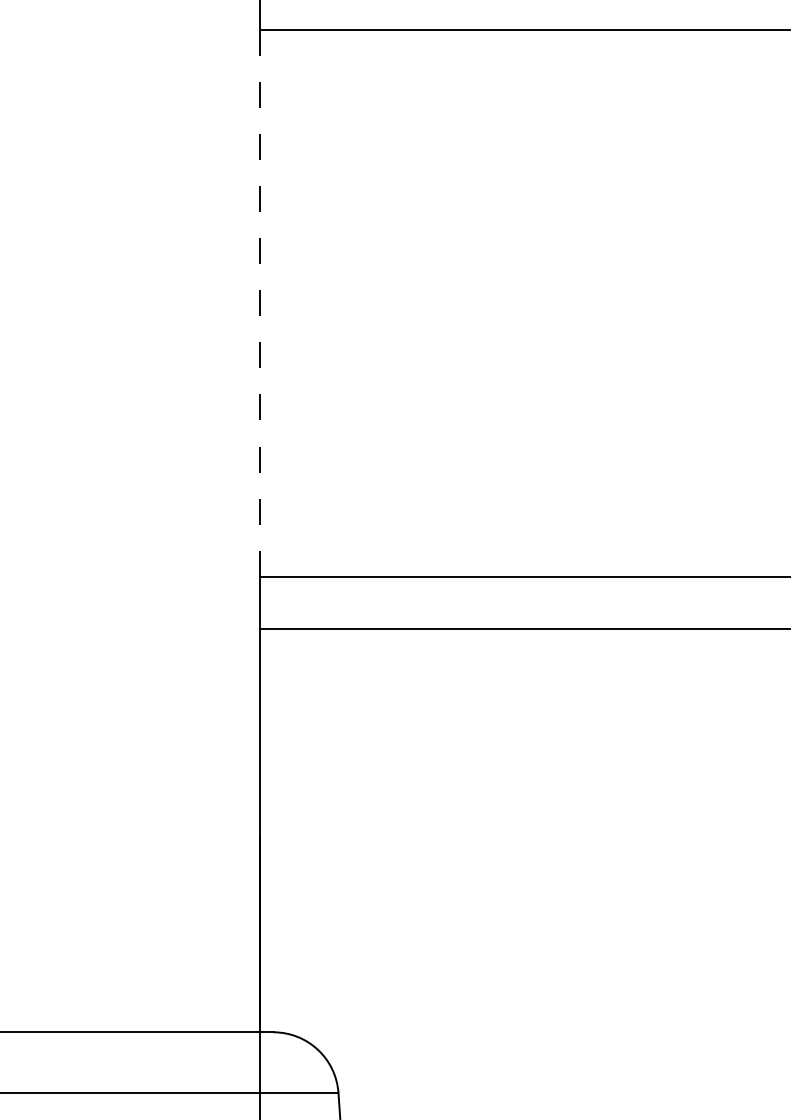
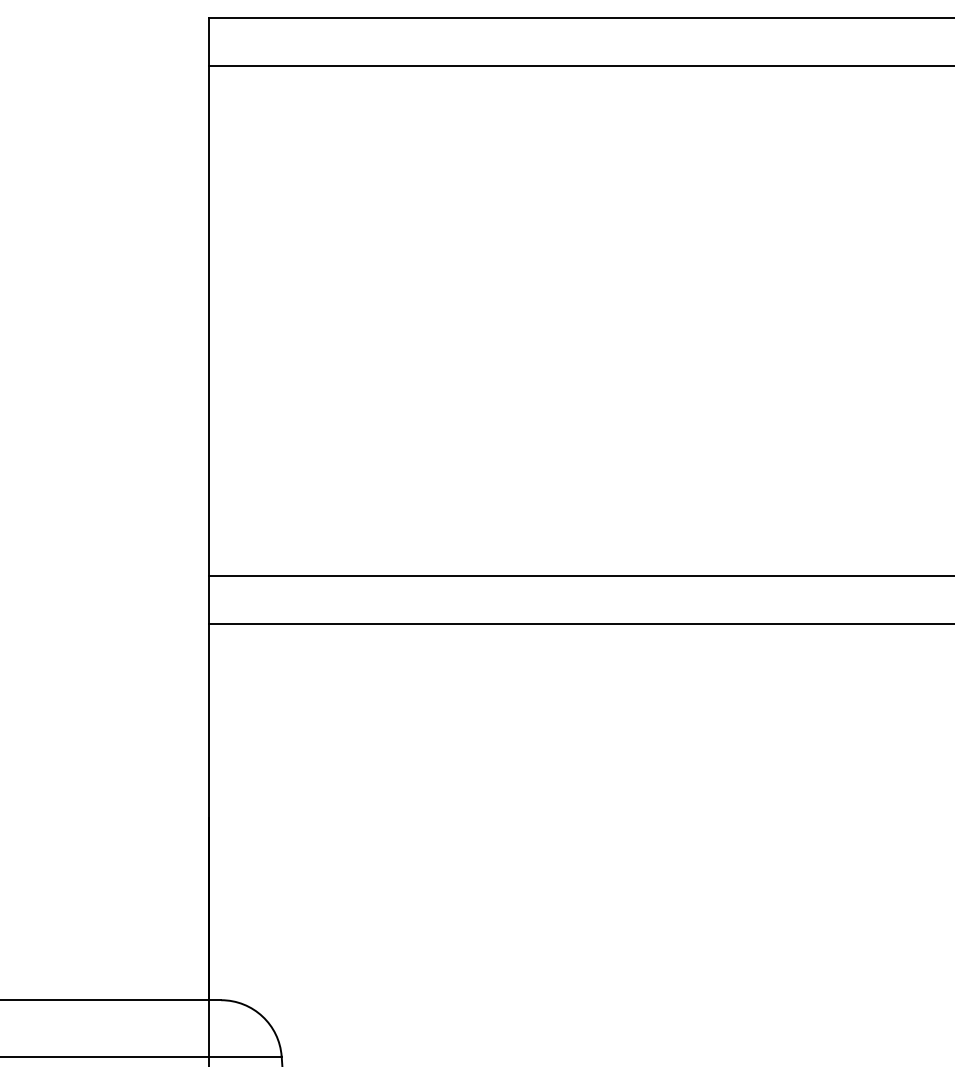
line: (259, 303) -> (208, 321), dashed -> solid

